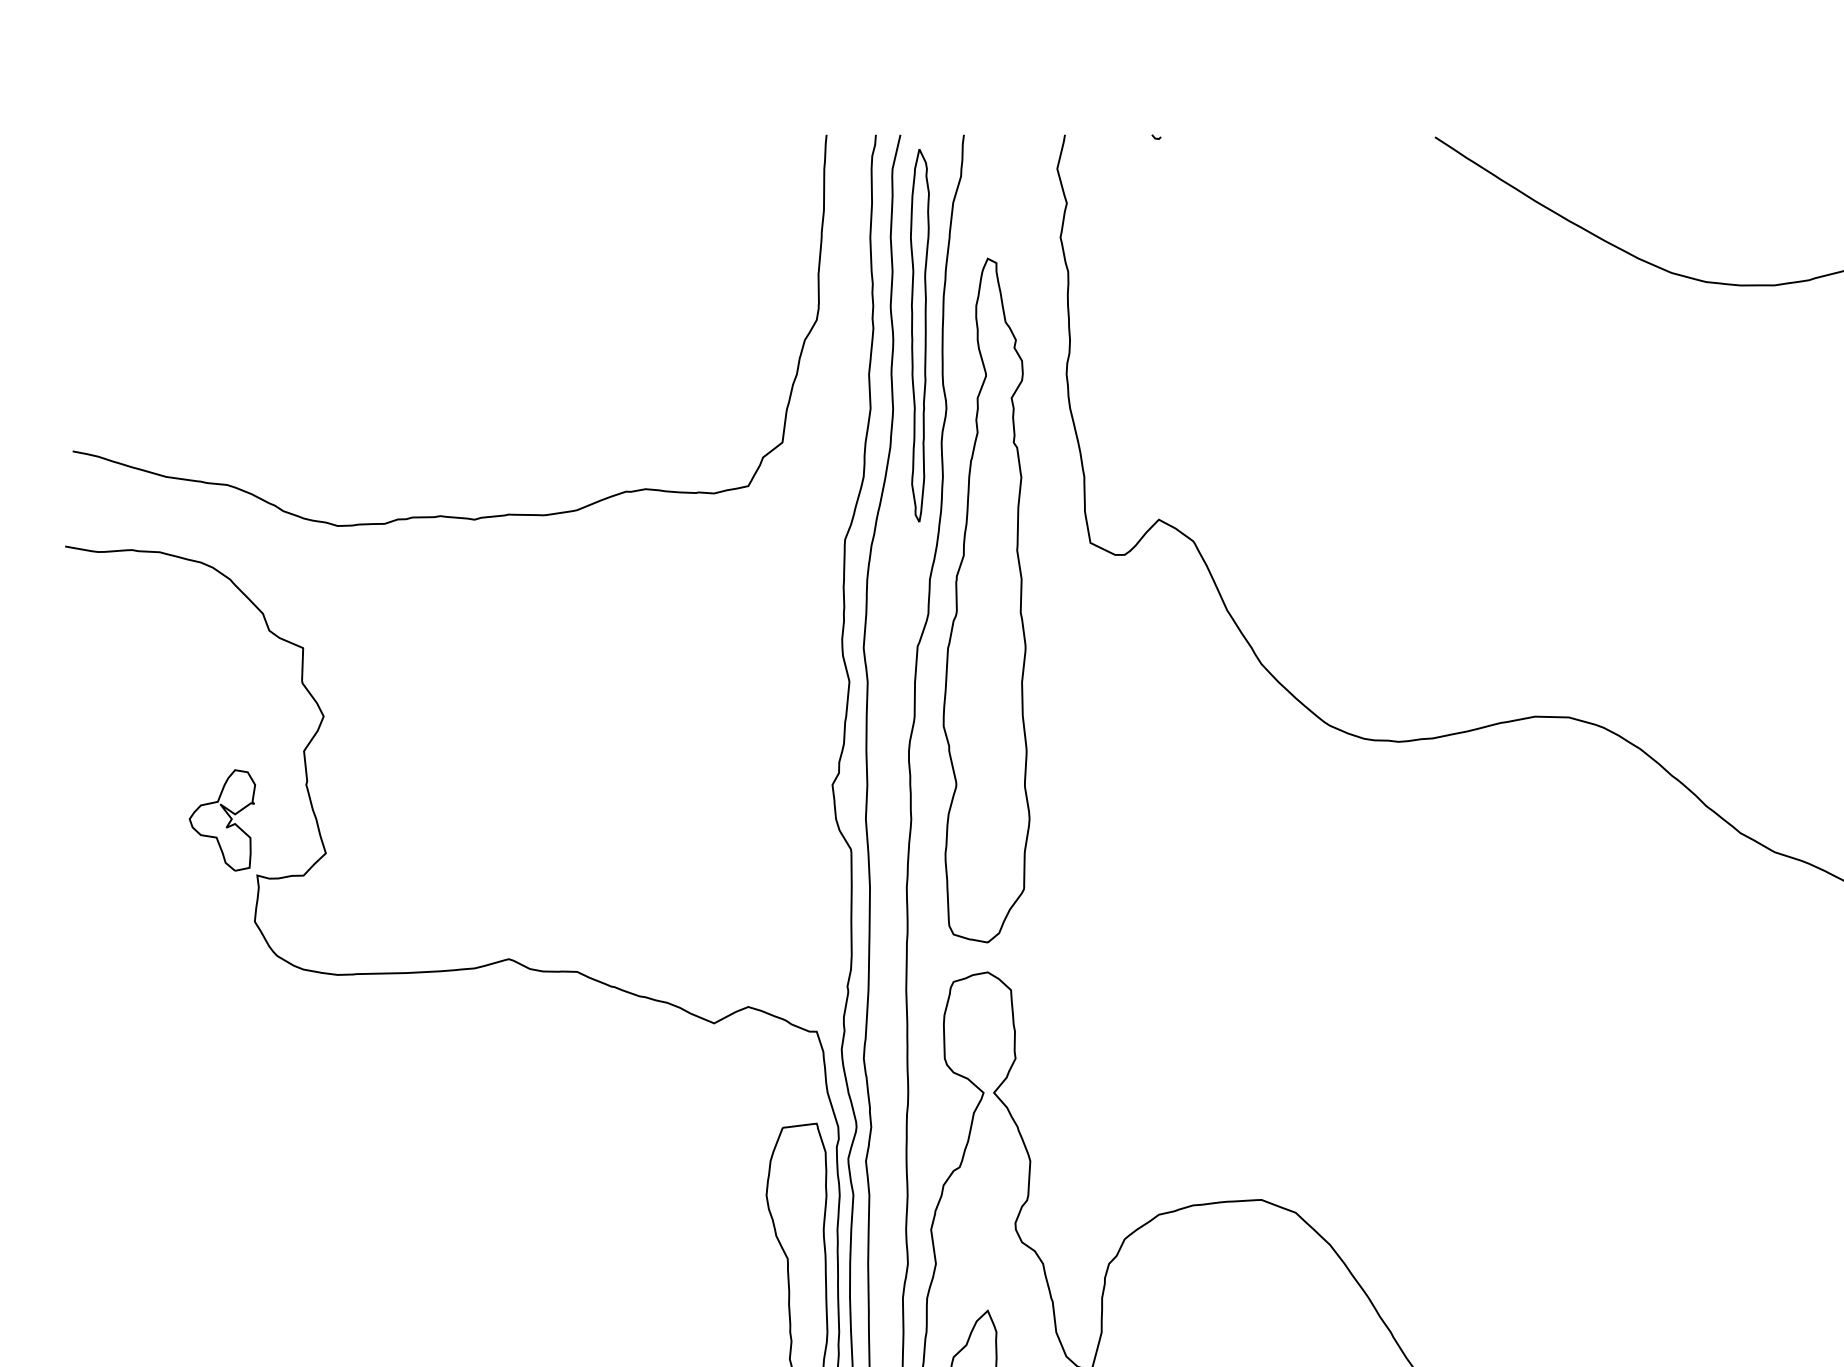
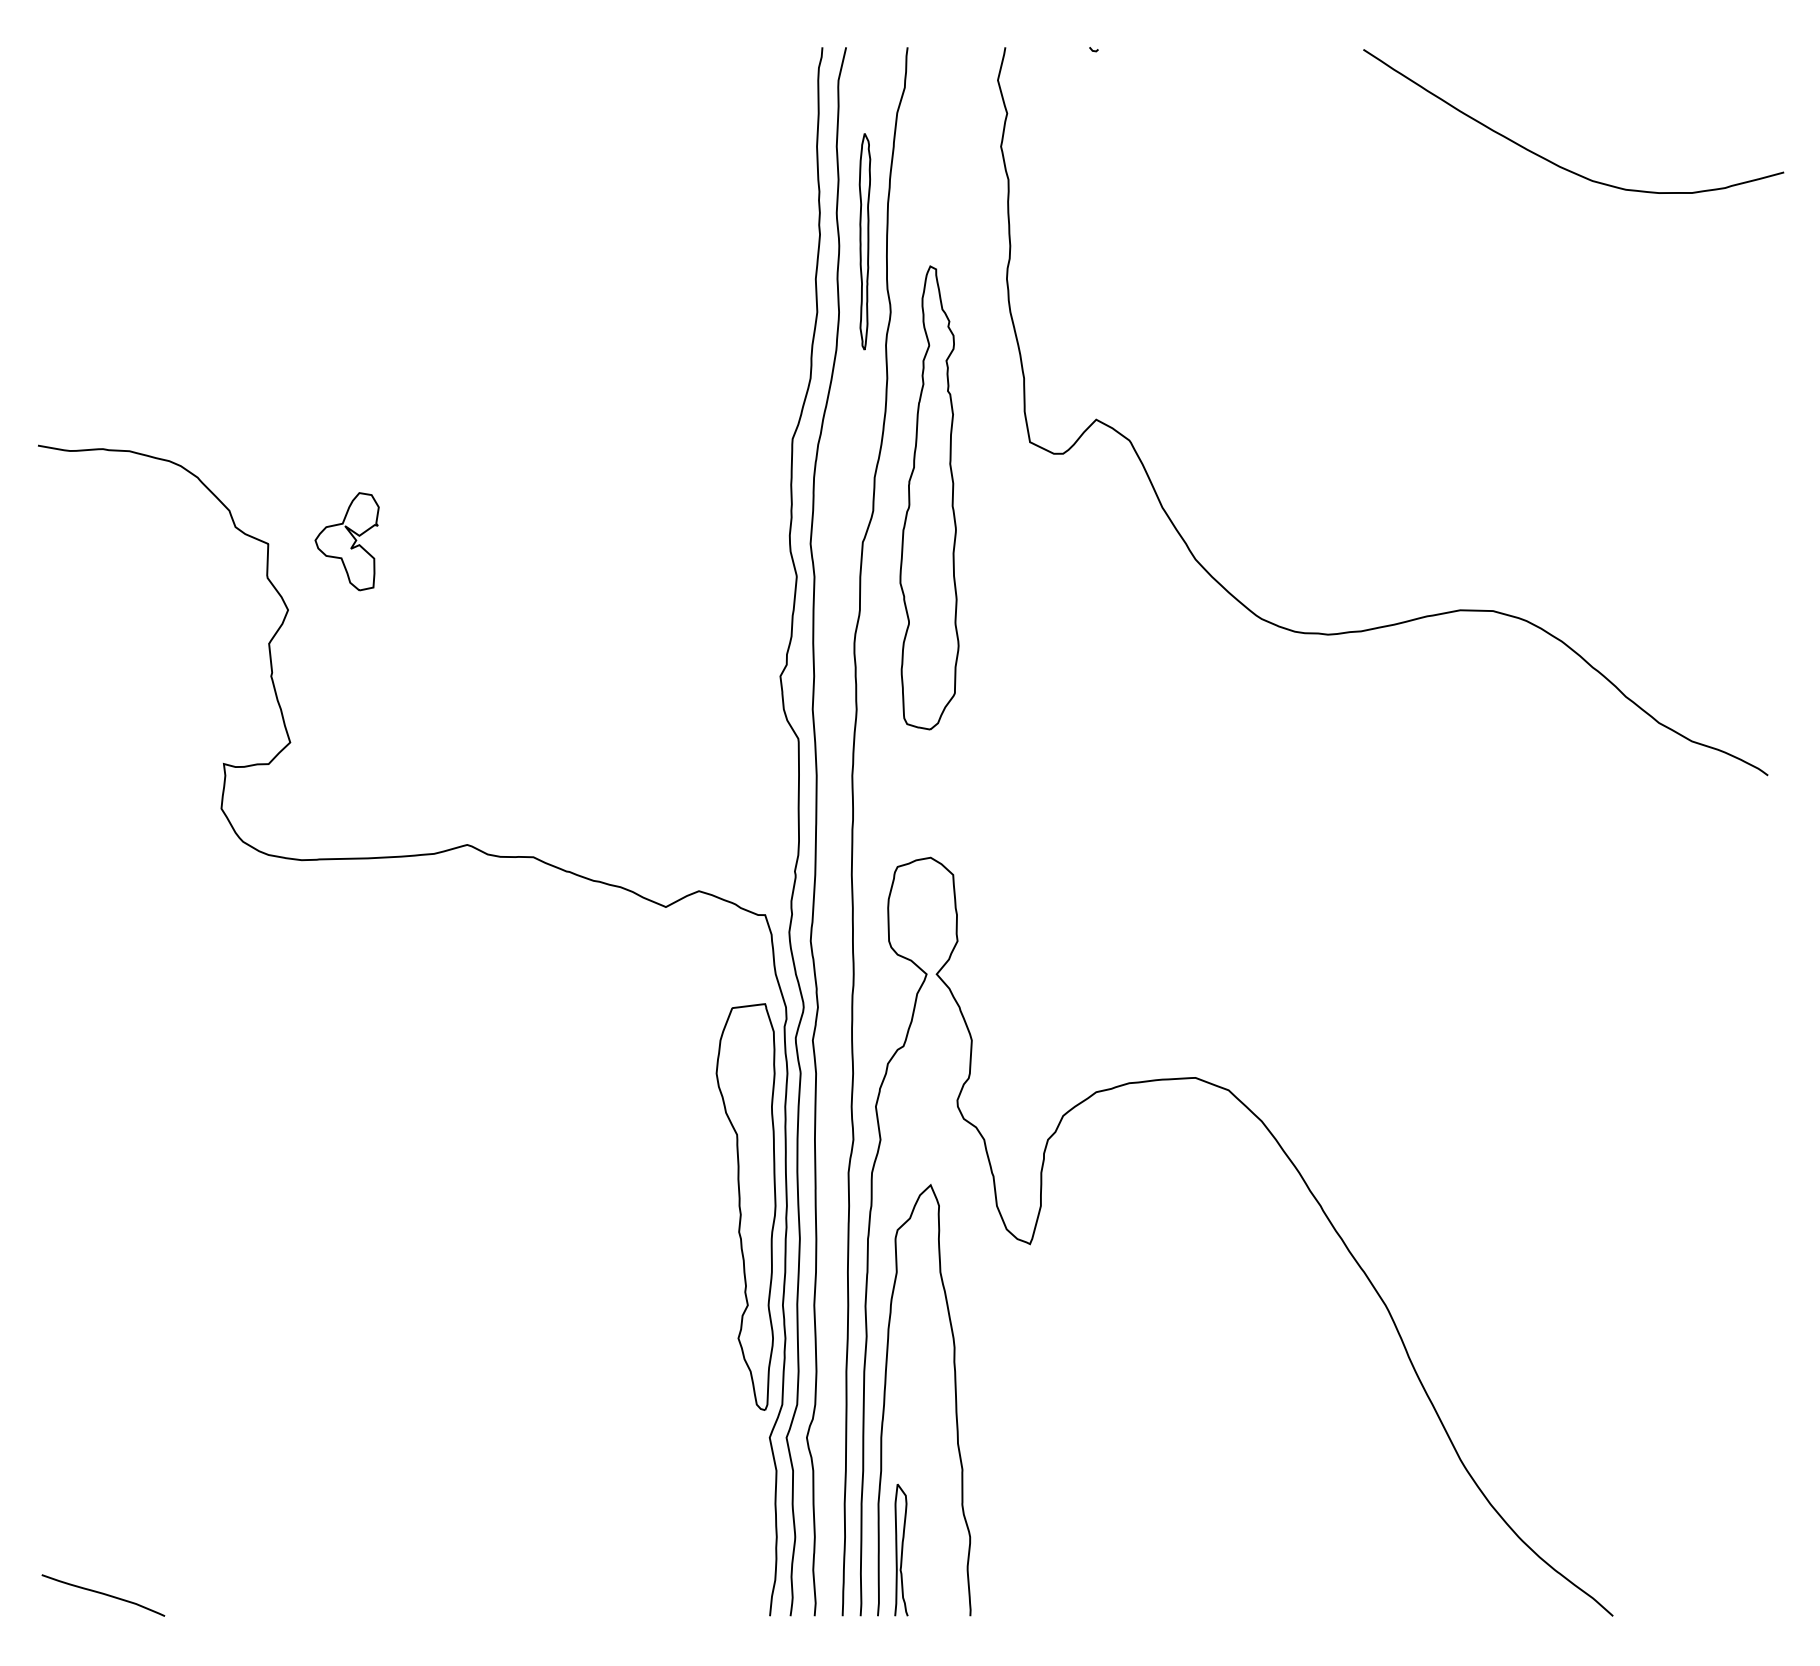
part: (919, 335) -> (864, 241), size x0.6
curve: (445, 515) -> (405, 415), removed
part: (986, 600) -> (929, 497), size x0.7
part: (221, 820) -> (346, 541), moved

